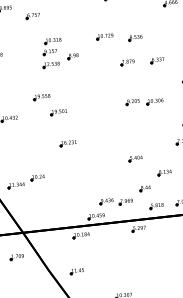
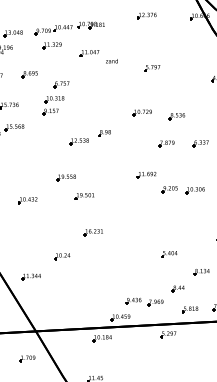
part: (52, 46) -> (53, 105), moved
part: (111, 91) -> (146, 175), added
part: (37, 177) -> (62, 256), moved

